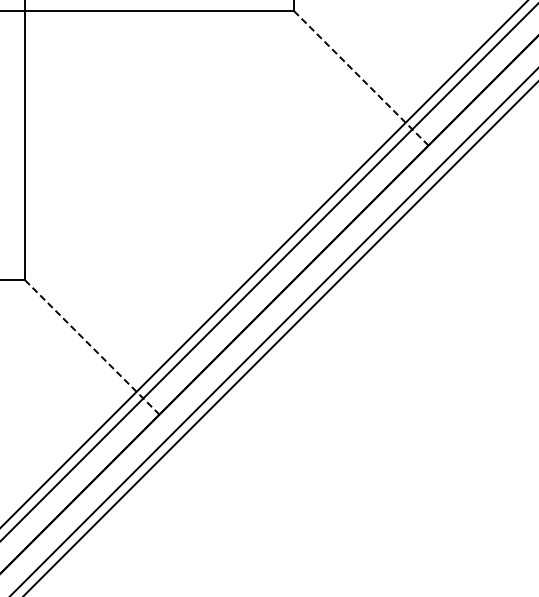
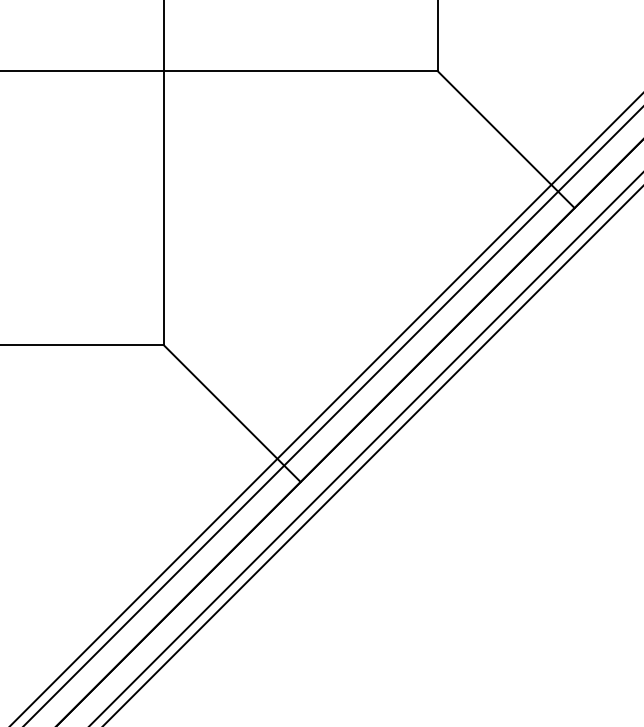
line: (361, 78) -> (506, 139), dashed -> solid
line: (92, 347) -> (232, 413), dashed -> solid

